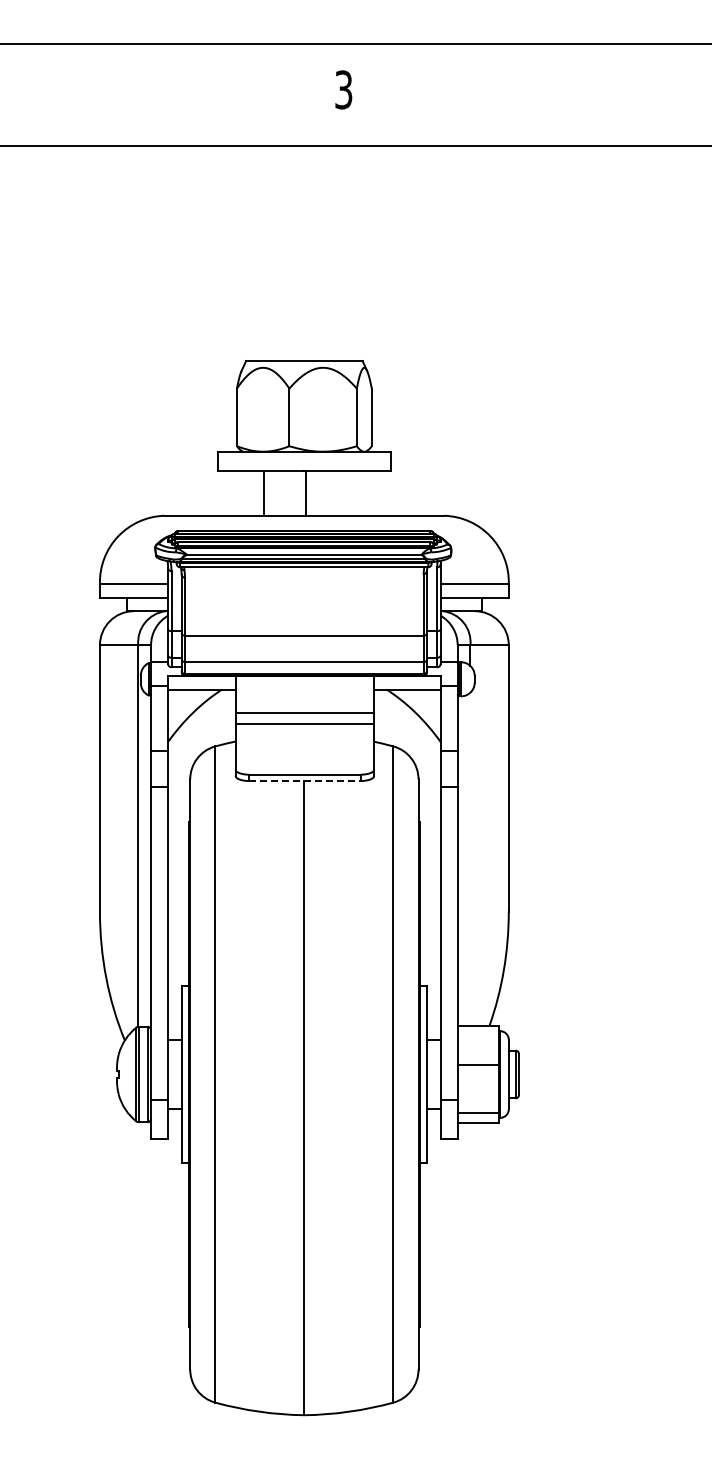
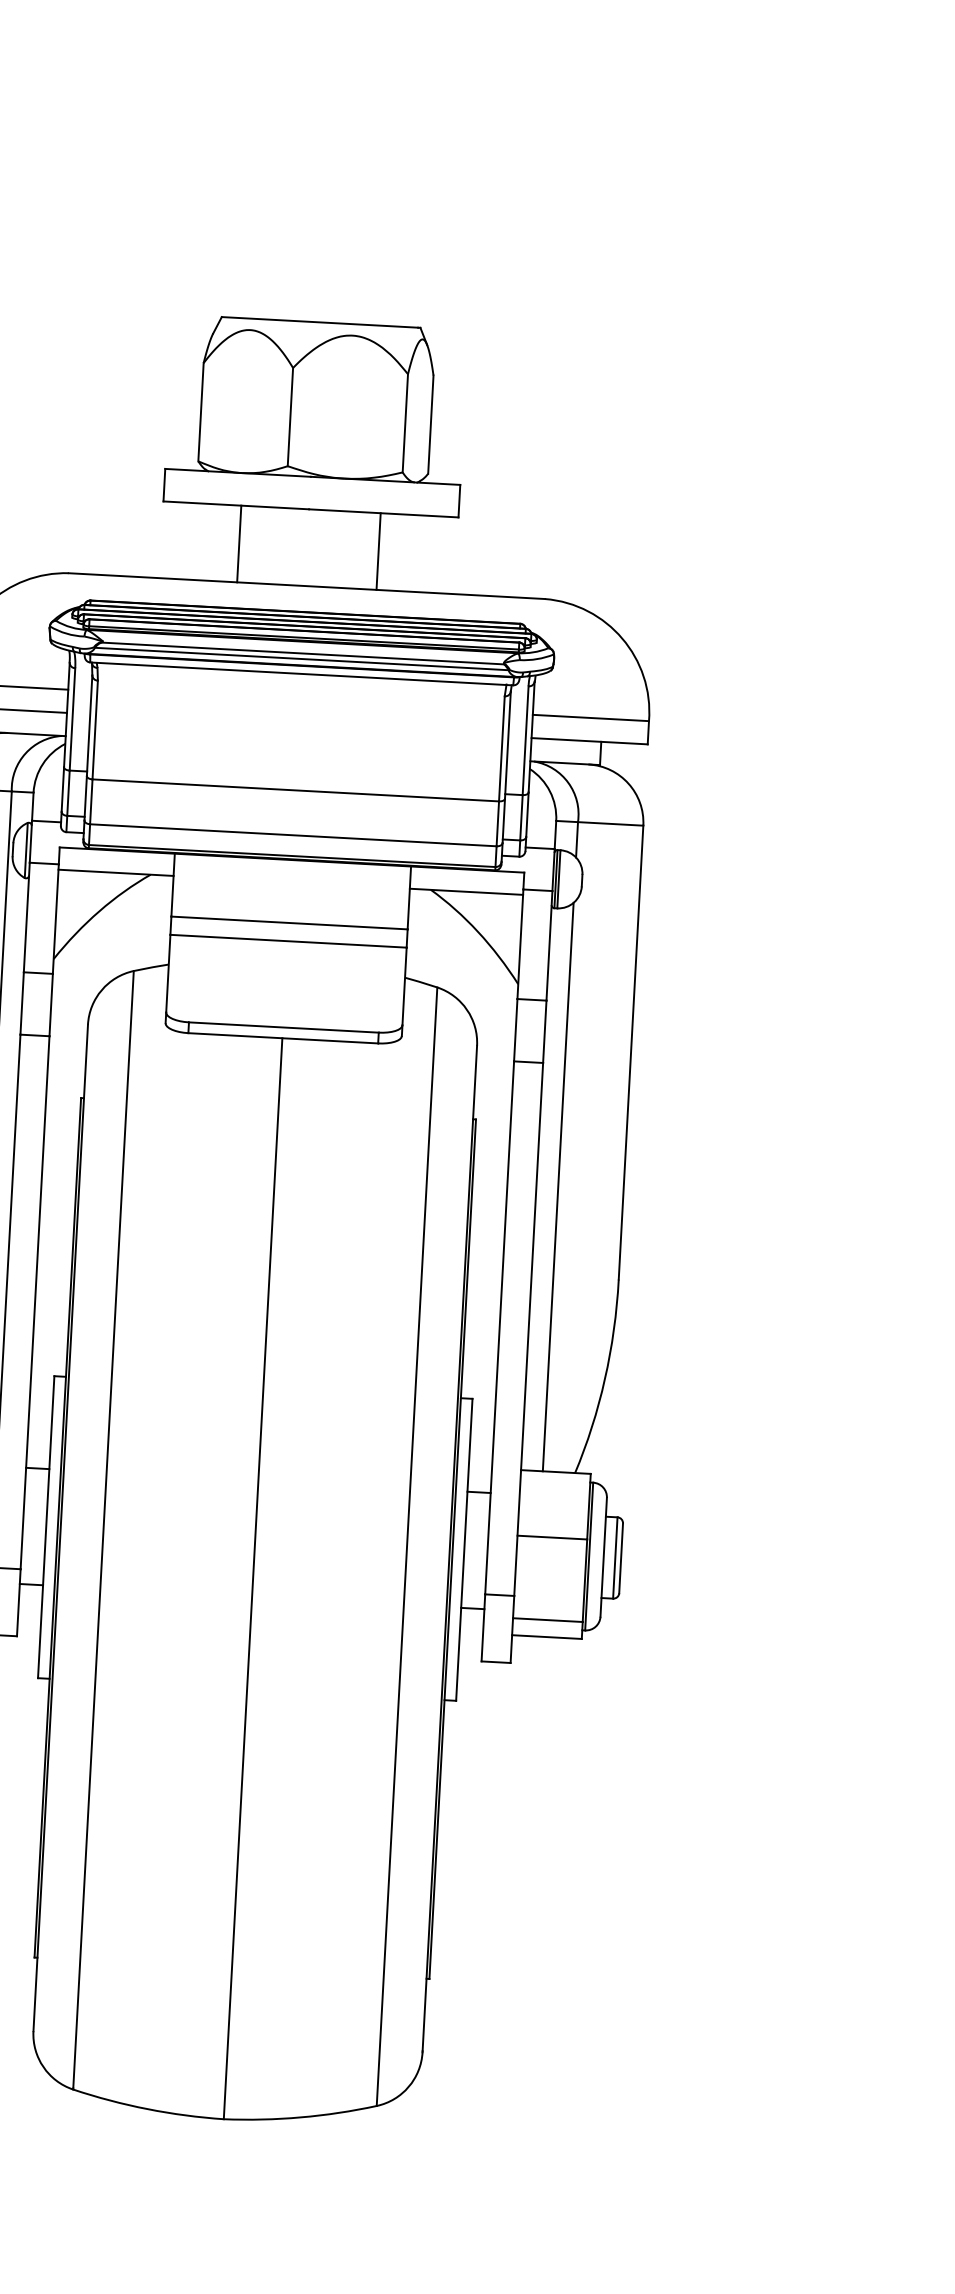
line: (306, 492) -> (379, 550), moved
line: (304, 781) -> (282, 1039), dashed -> solid
line: (470, 859) -> (558, 1187), added

